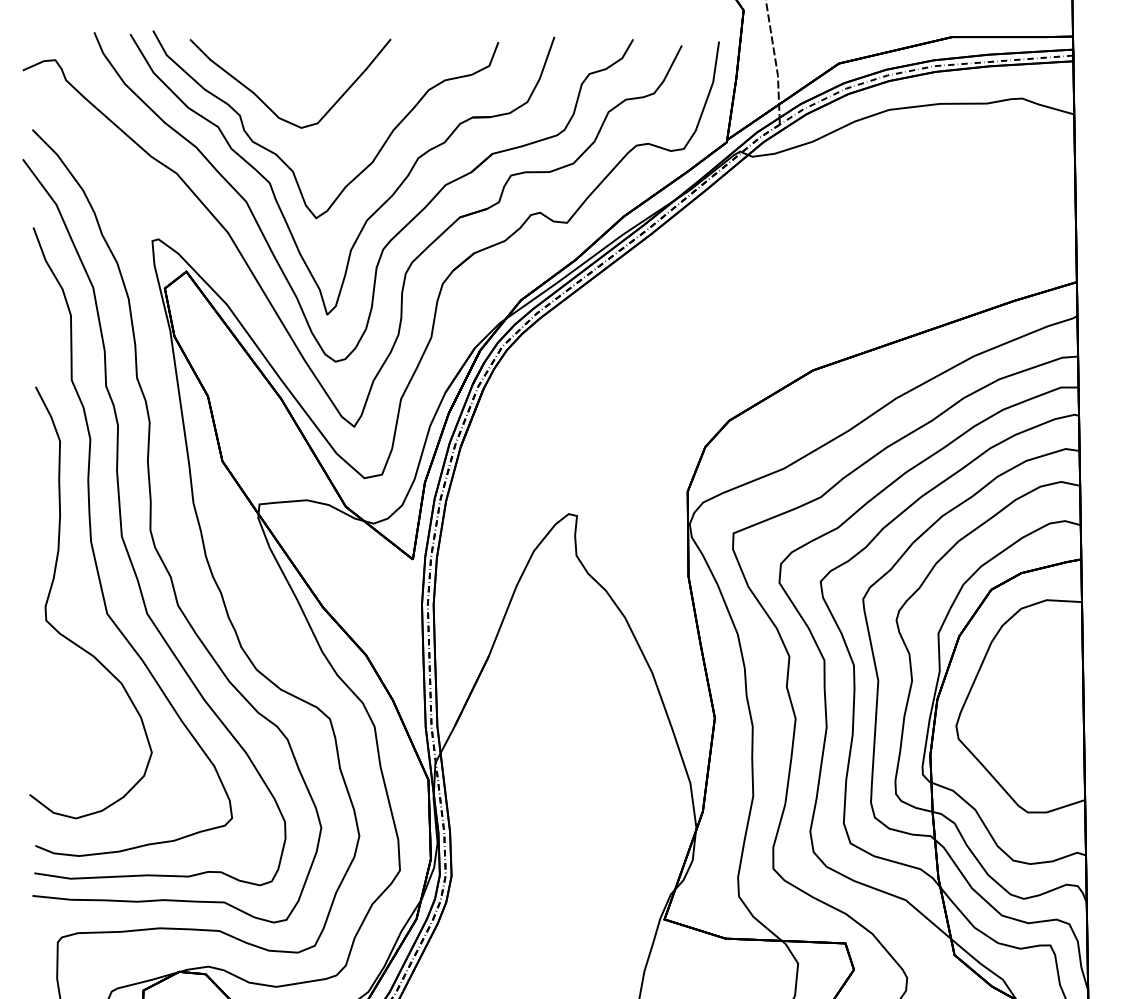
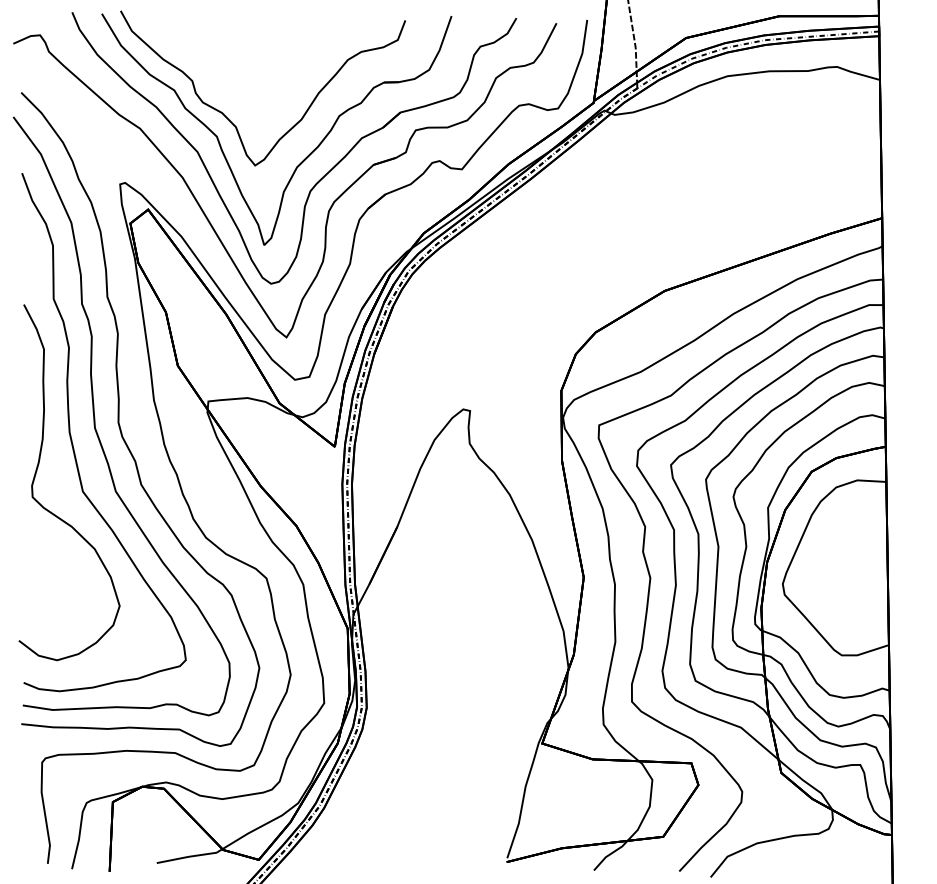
curve: (268, 105) -> (215, 72), removed

